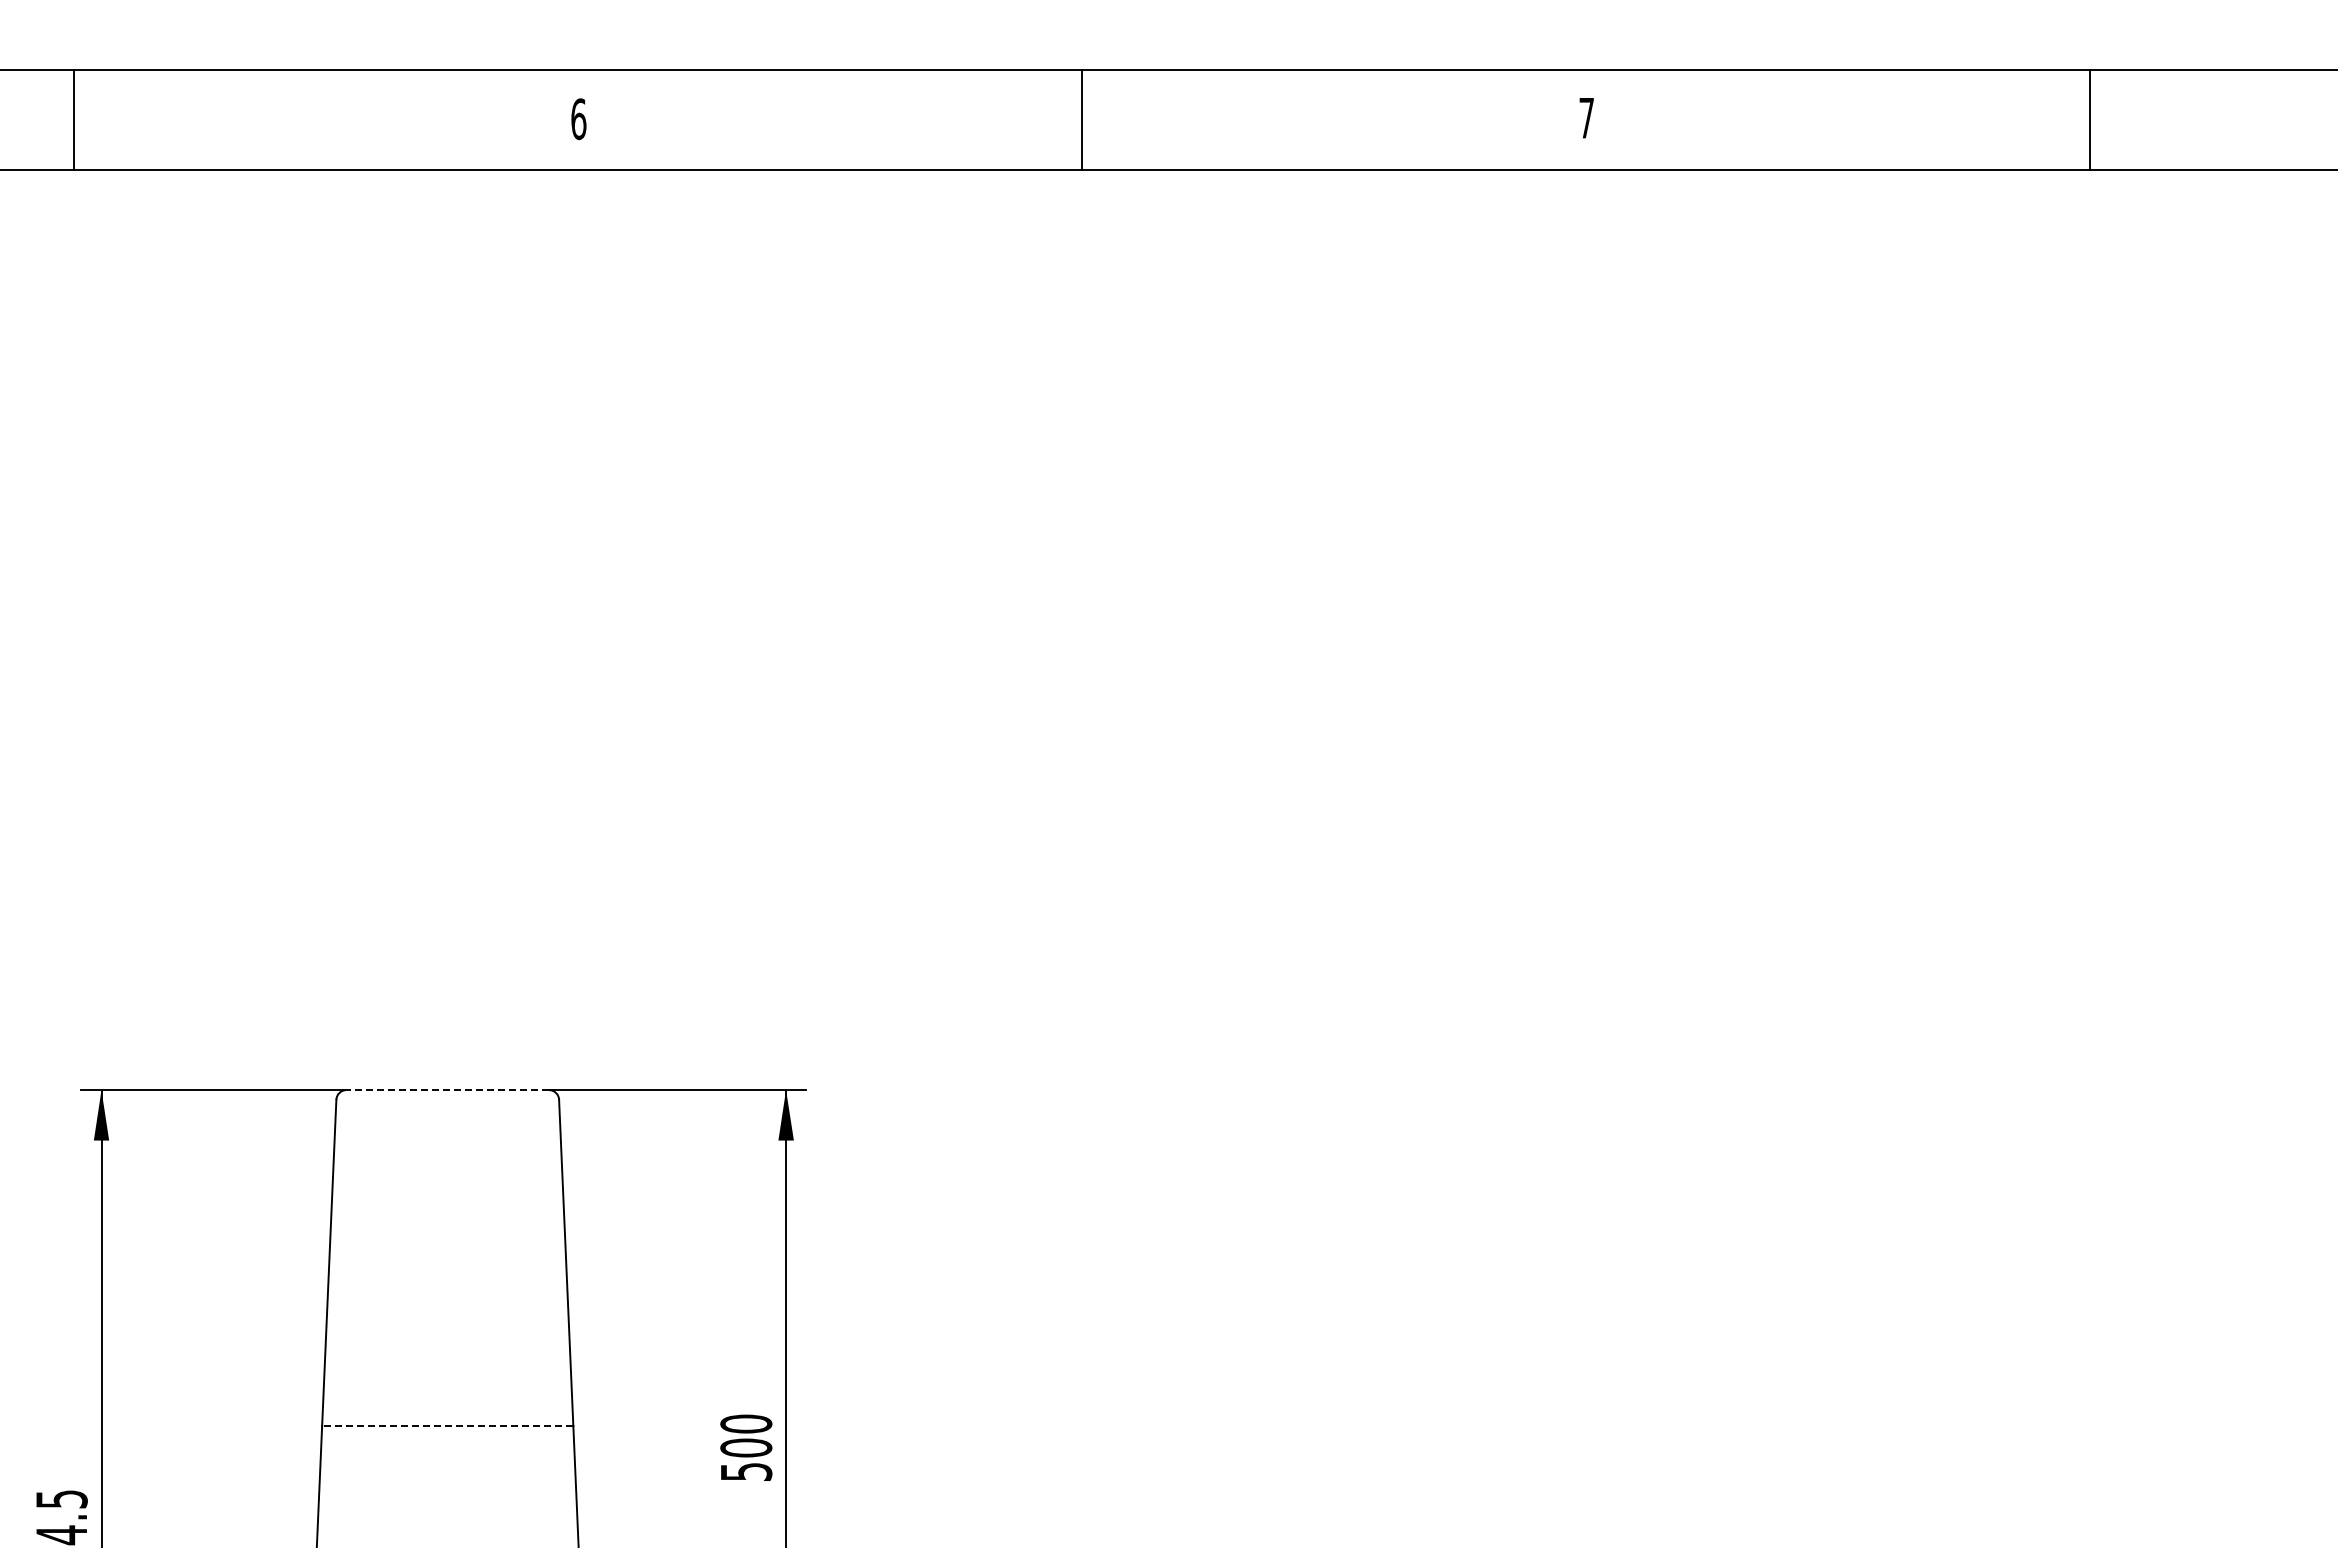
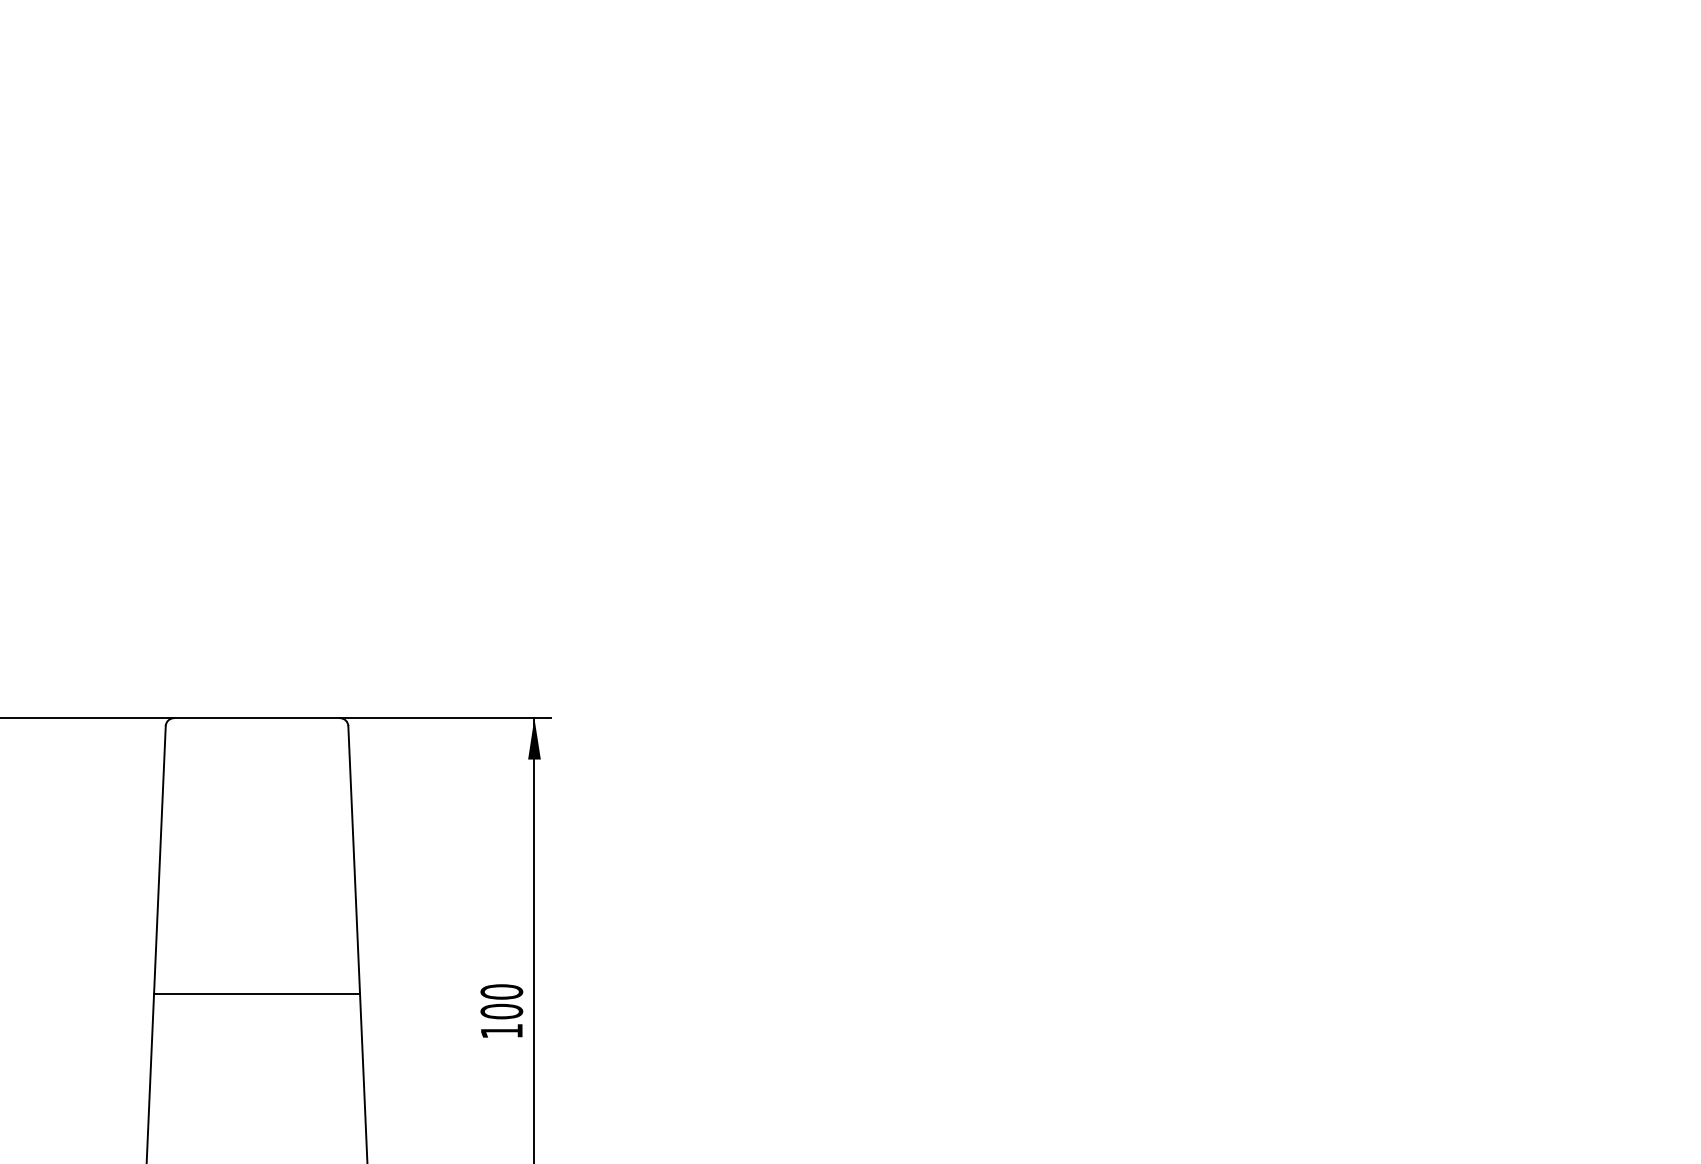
line: (447, 1090) -> (256, 718), dashed -> solid
line: (447, 1426) -> (256, 993), dashed -> solid
text: (746, 1471) -> (501, 1030), 500 -> 100

